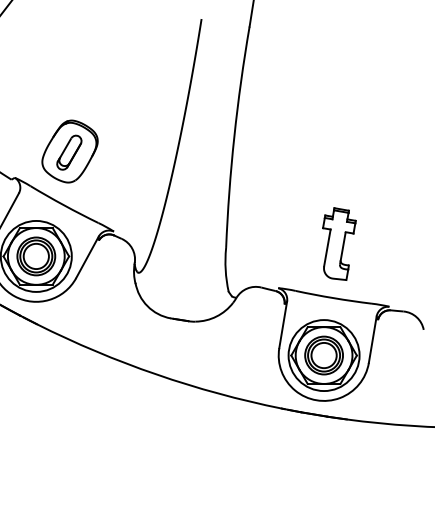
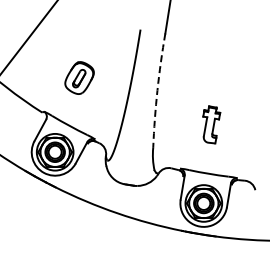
arc: (234, 136) -> (157, 90), solid -> dashed
part: (69, 150) -> (79, 77), moved
part: (338, 243) -> (211, 124), moved

